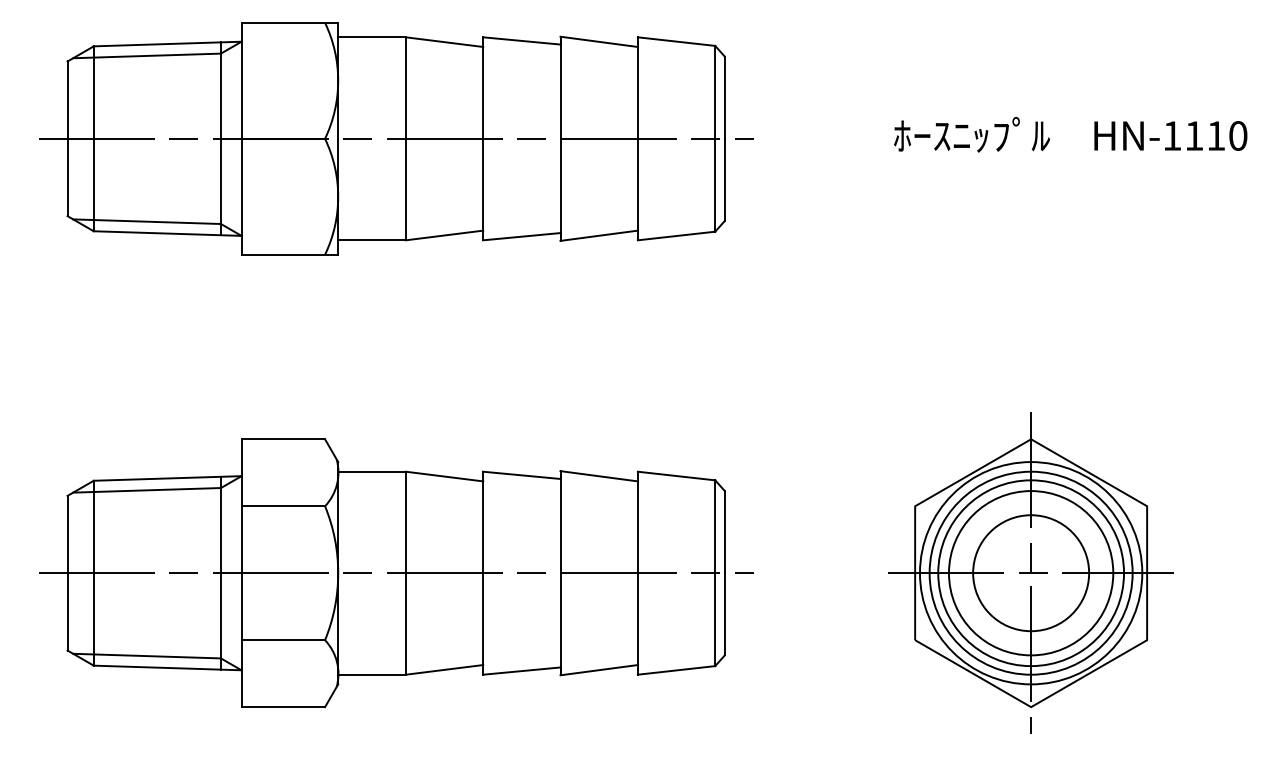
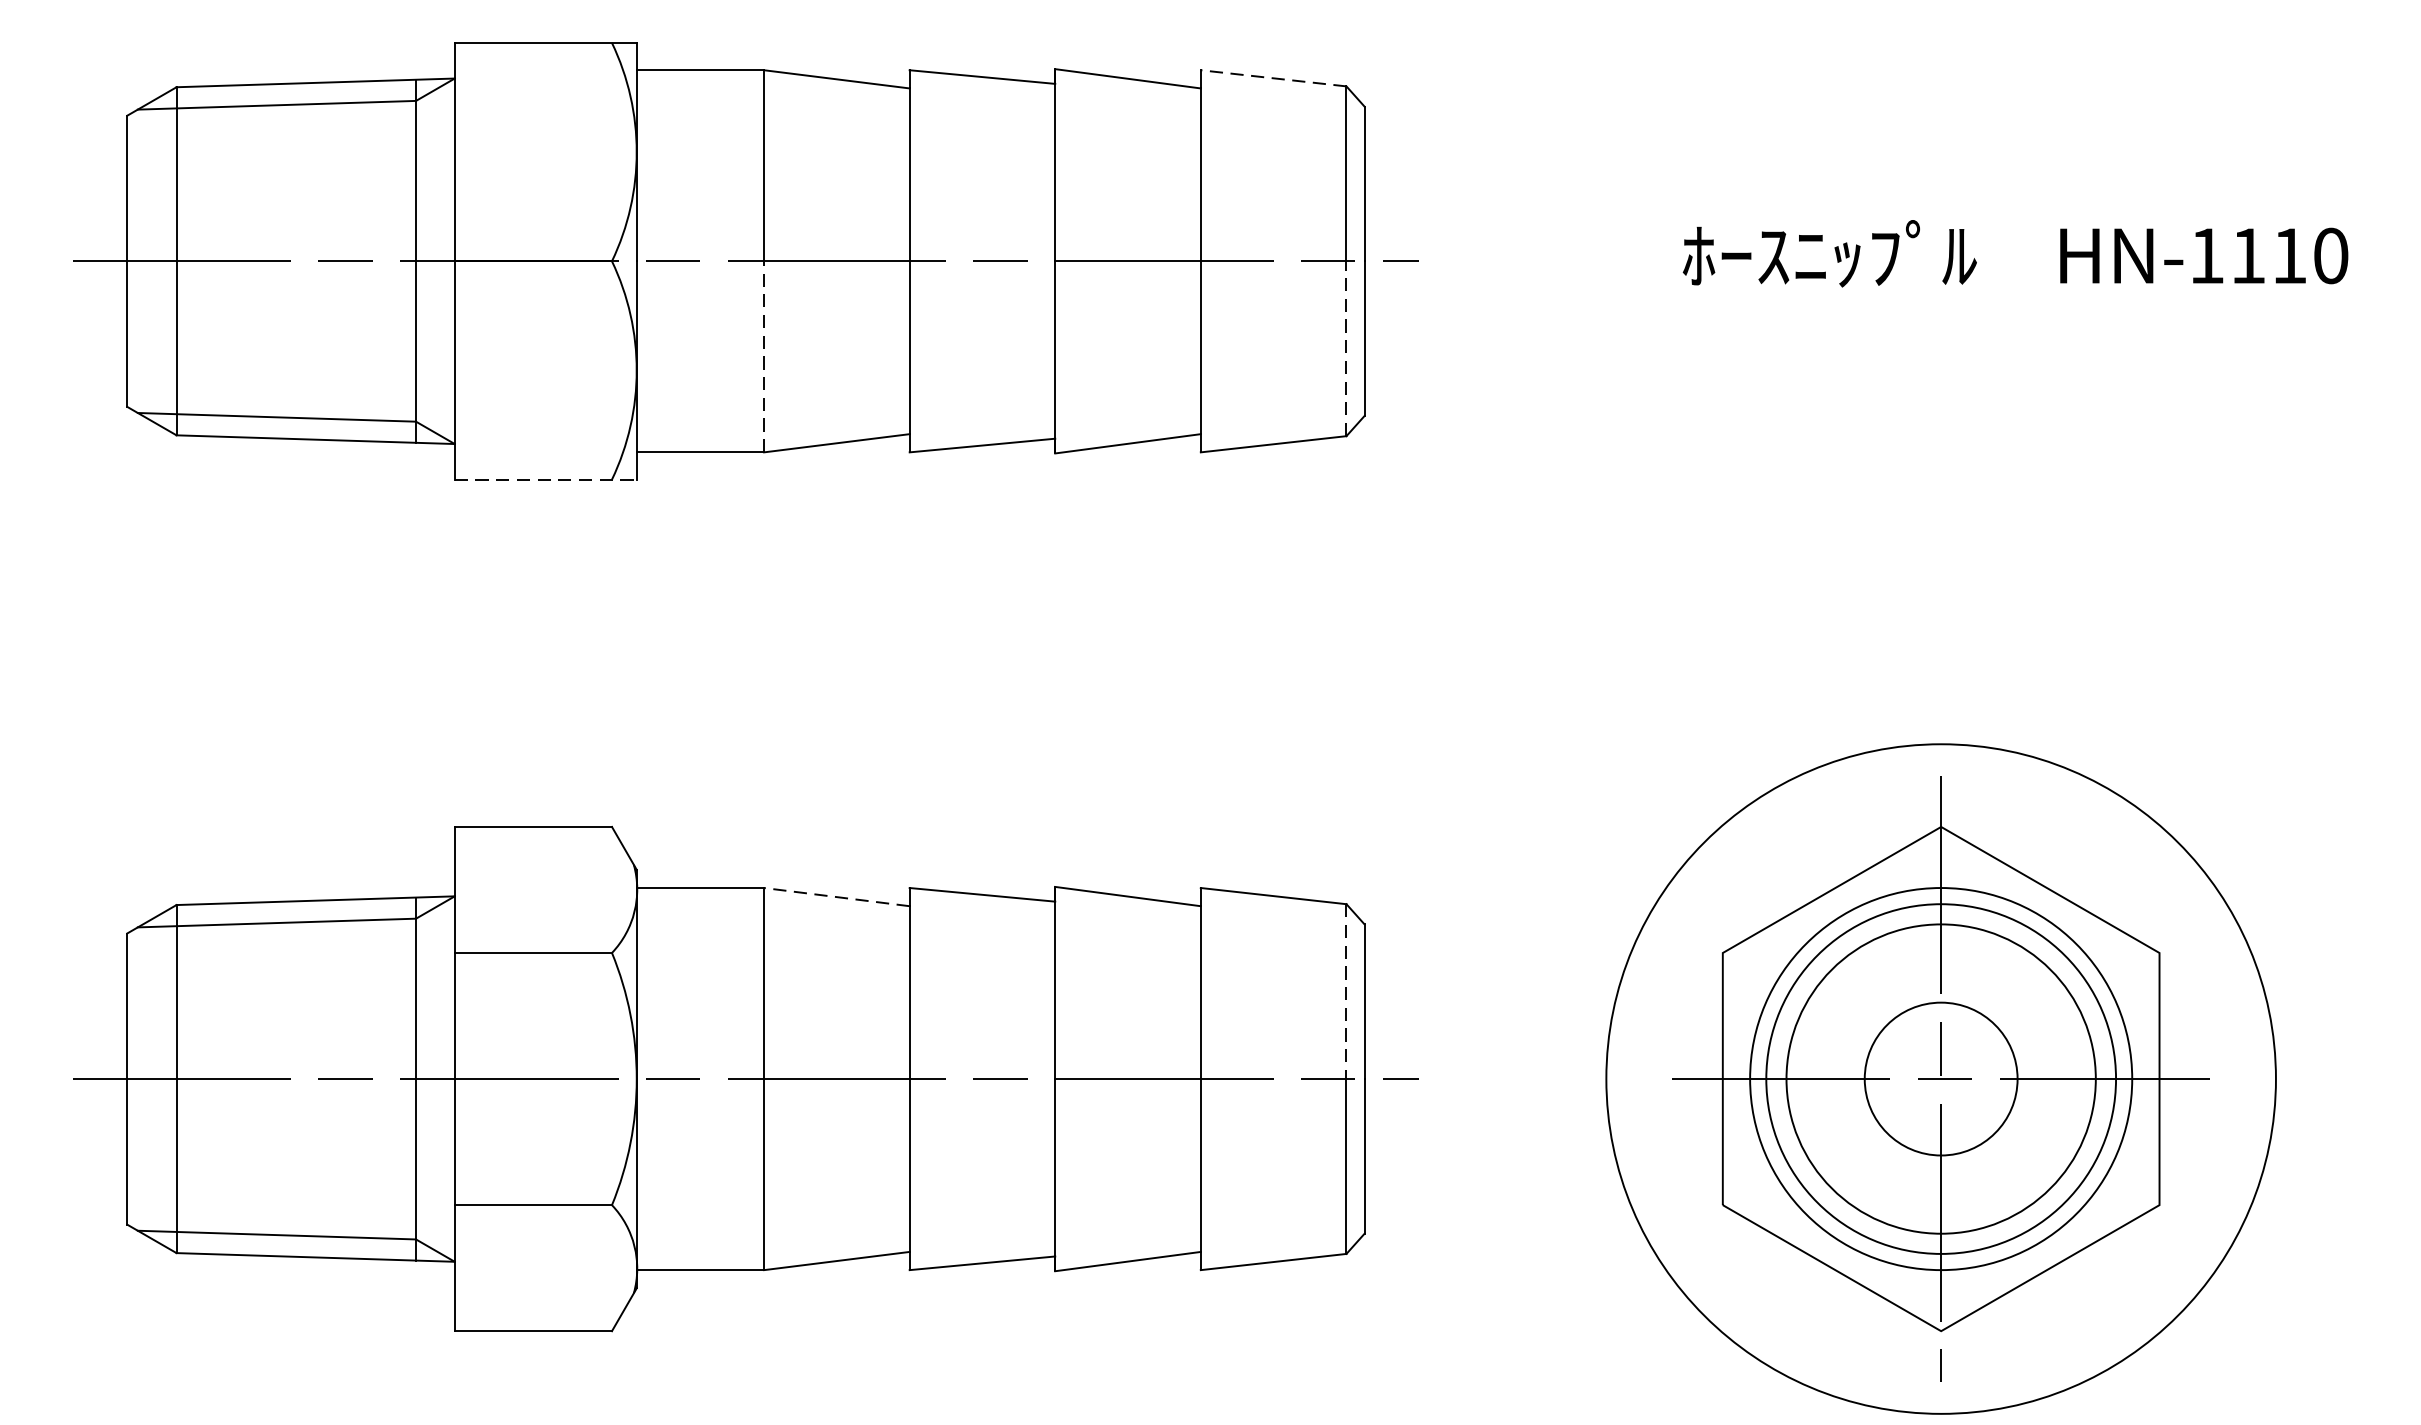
line: (676, 41) -> (1273, 78), solid -> dashed
line: (715, 184) -> (1346, 347), solid -> dashed
line: (405, 189) -> (763, 356), solid -> dashed
line: (290, 254) -> (546, 479), solid -> dashed
line: (444, 476) -> (836, 896), solid -> dashed
line: (715, 527) -> (1346, 992), solid -> dashed
circle: (1030, 573) -> (1939, 1079), size x1.6
circle: (1031, 573) -> (1941, 1079), size x0.7

